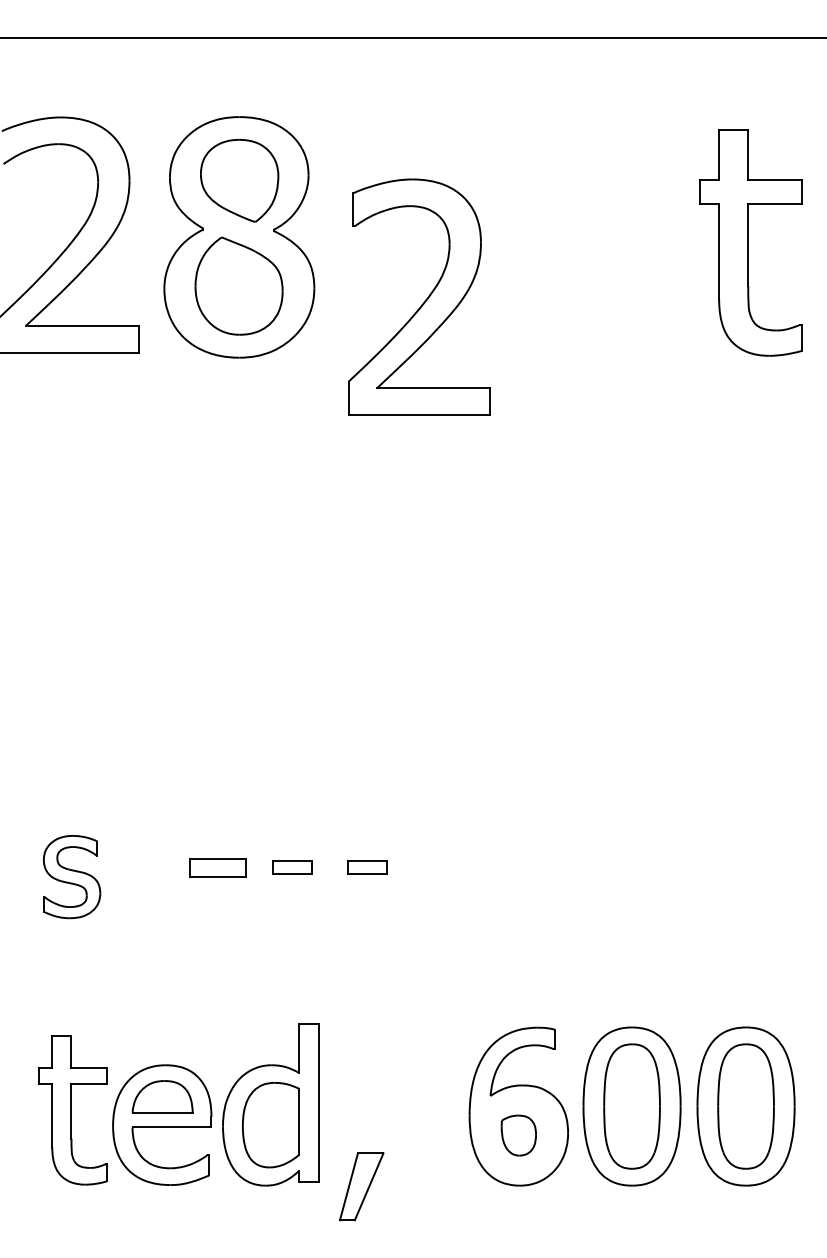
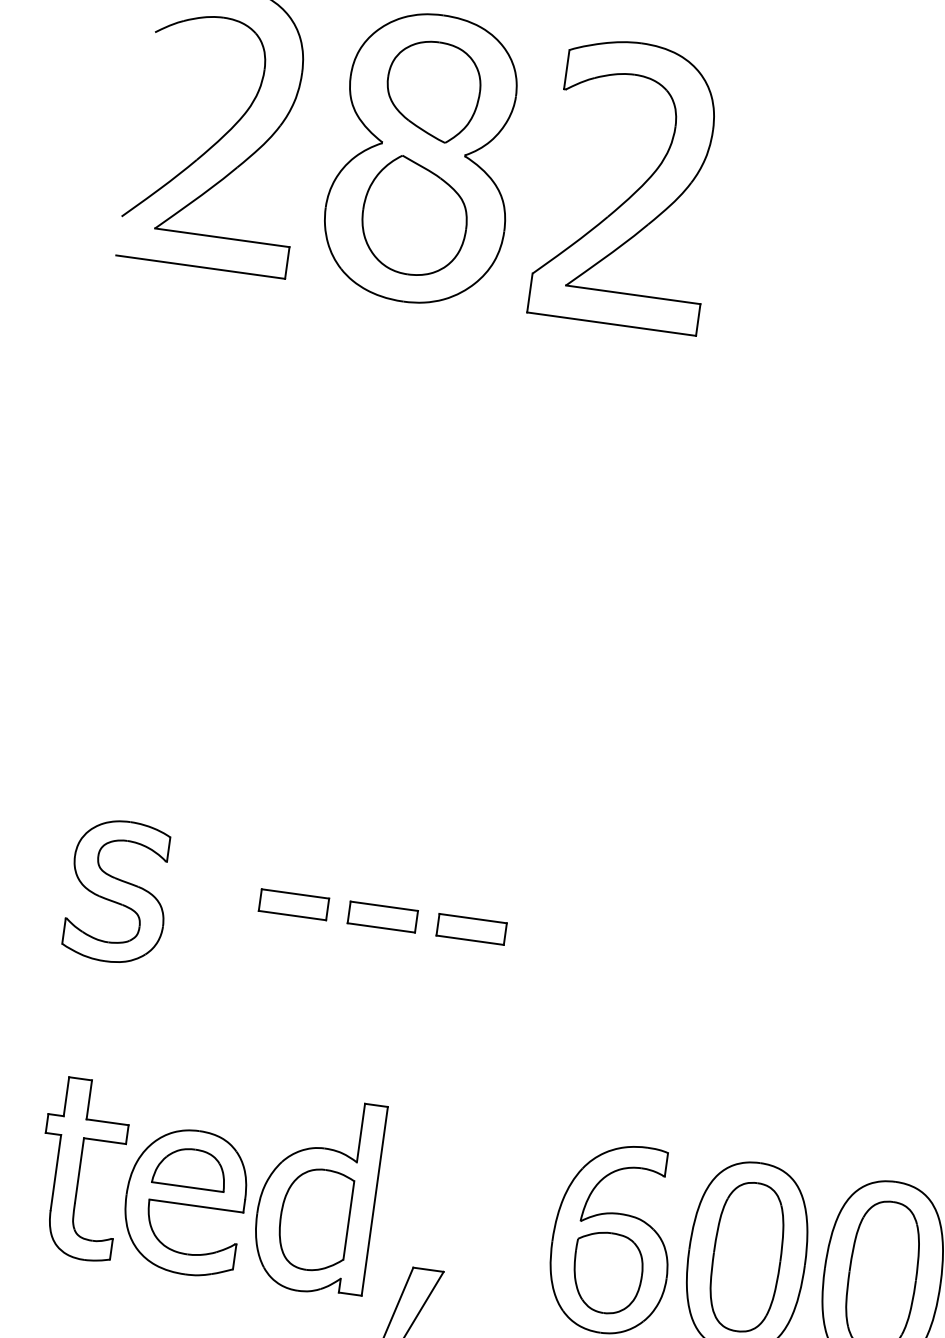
part: (424, 300) -> (636, 189), moved
part: (292, 867) -> (382, 916), size x1.43
part: (367, 867) -> (471, 929), size x1.43
part: (71, 876) -> (118, 891), size x1.43
part: (518, 1135) -> (607, 1272), size x1.67

